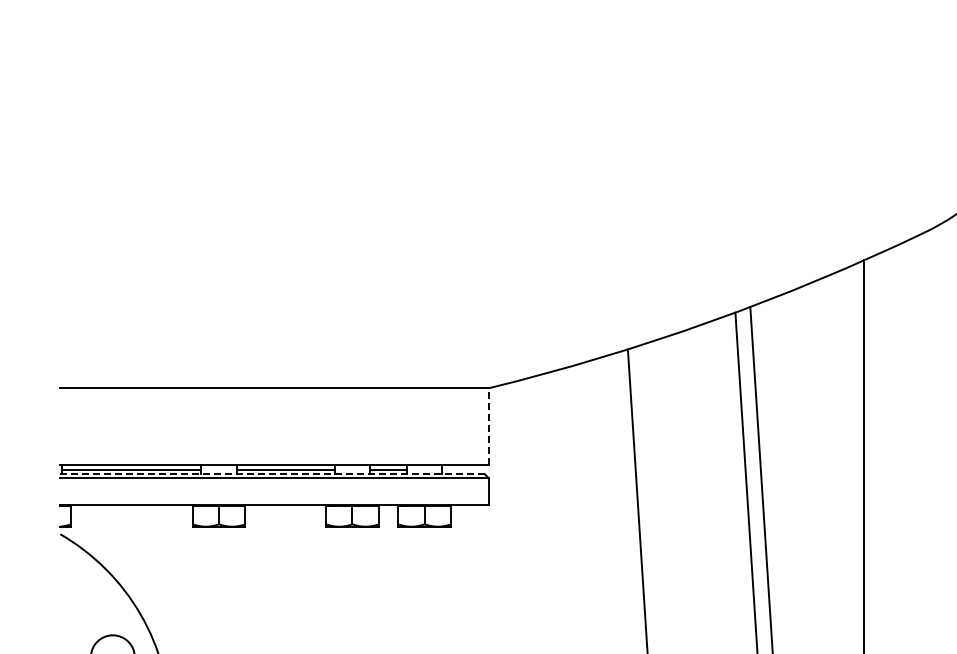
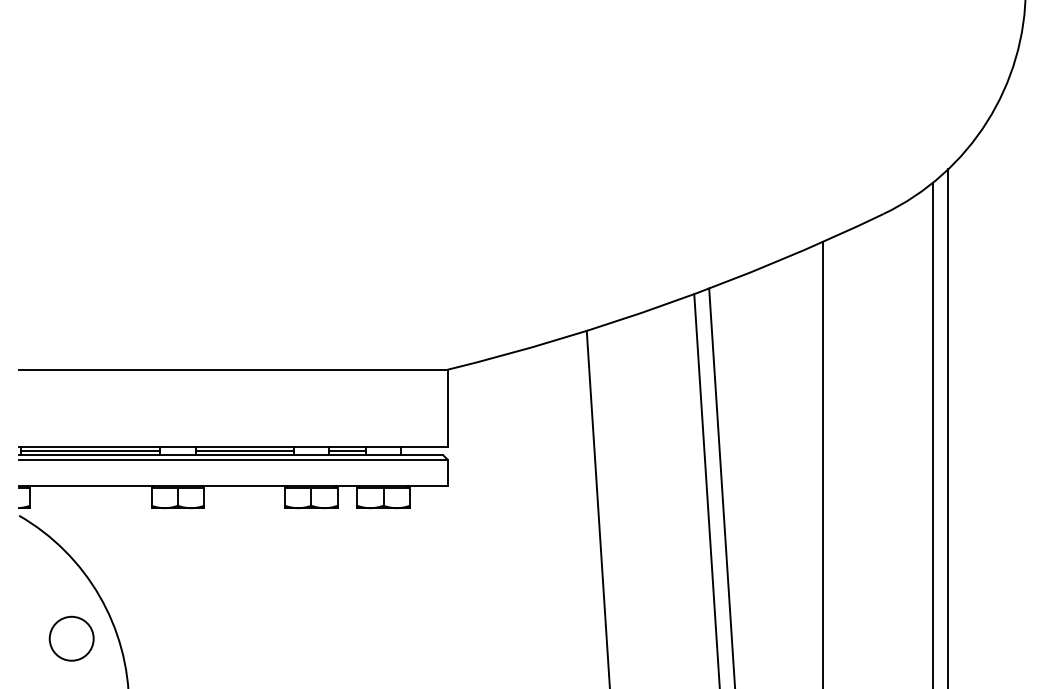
line: (488, 426) -> (447, 407), dashed -> solid
line: (271, 474) -> (230, 455), dashed -> solid

